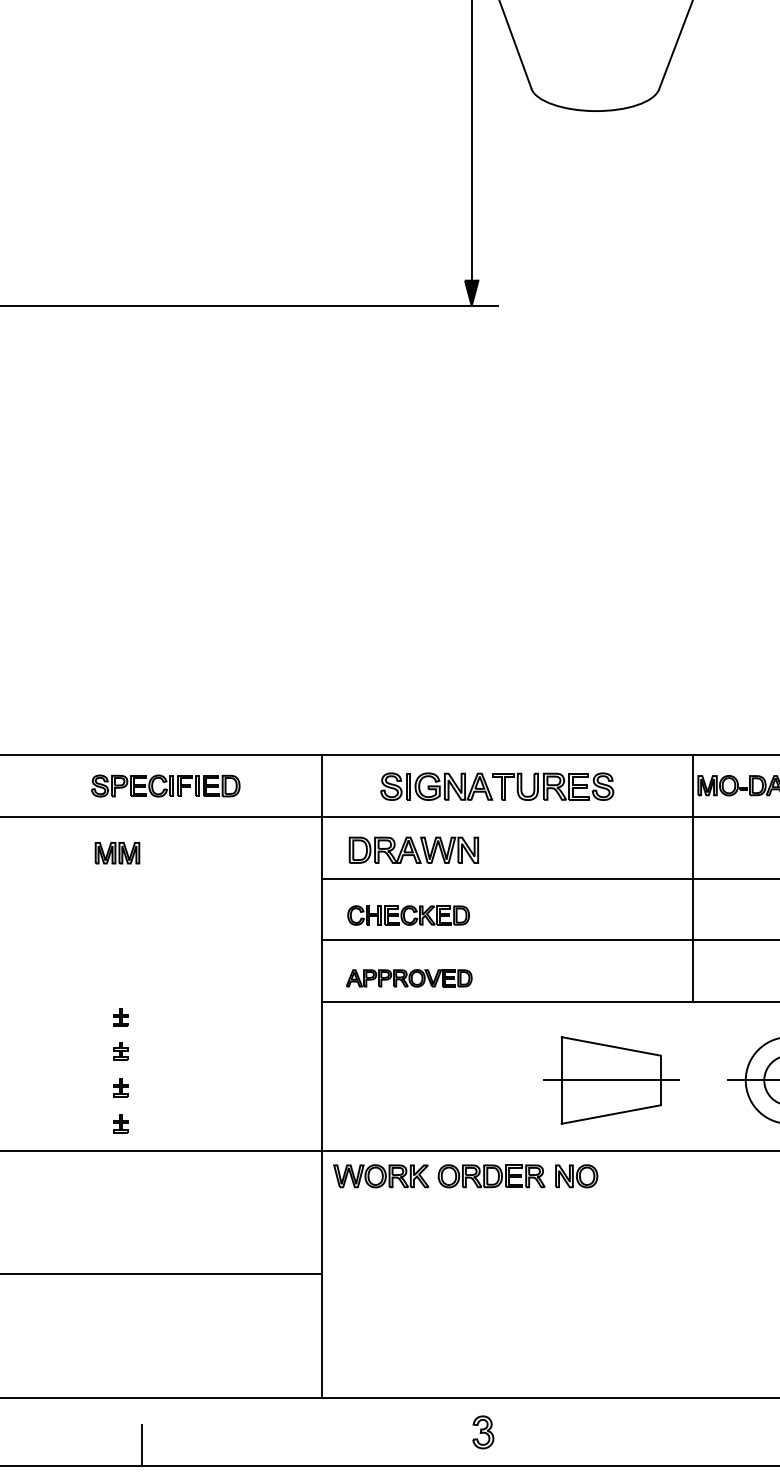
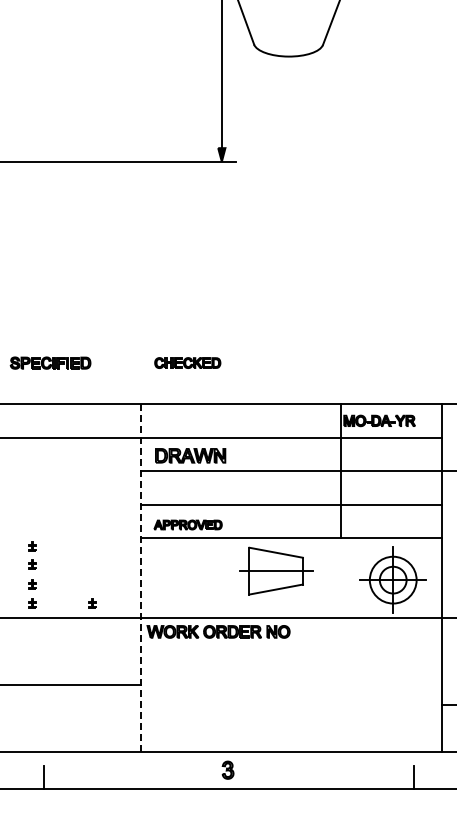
part: (165, 784) -> (50, 362), moved
part: (497, 786) -> (235, 421), removed
part: (117, 851) -> (30, 456), removed
part: (408, 914) -> (187, 362), moved
line: (322, 1075) -> (141, 577), solid -> dashed
part: (611, 1079) -> (276, 570), moved
part: (232, 1123) -> (92, 603), added

